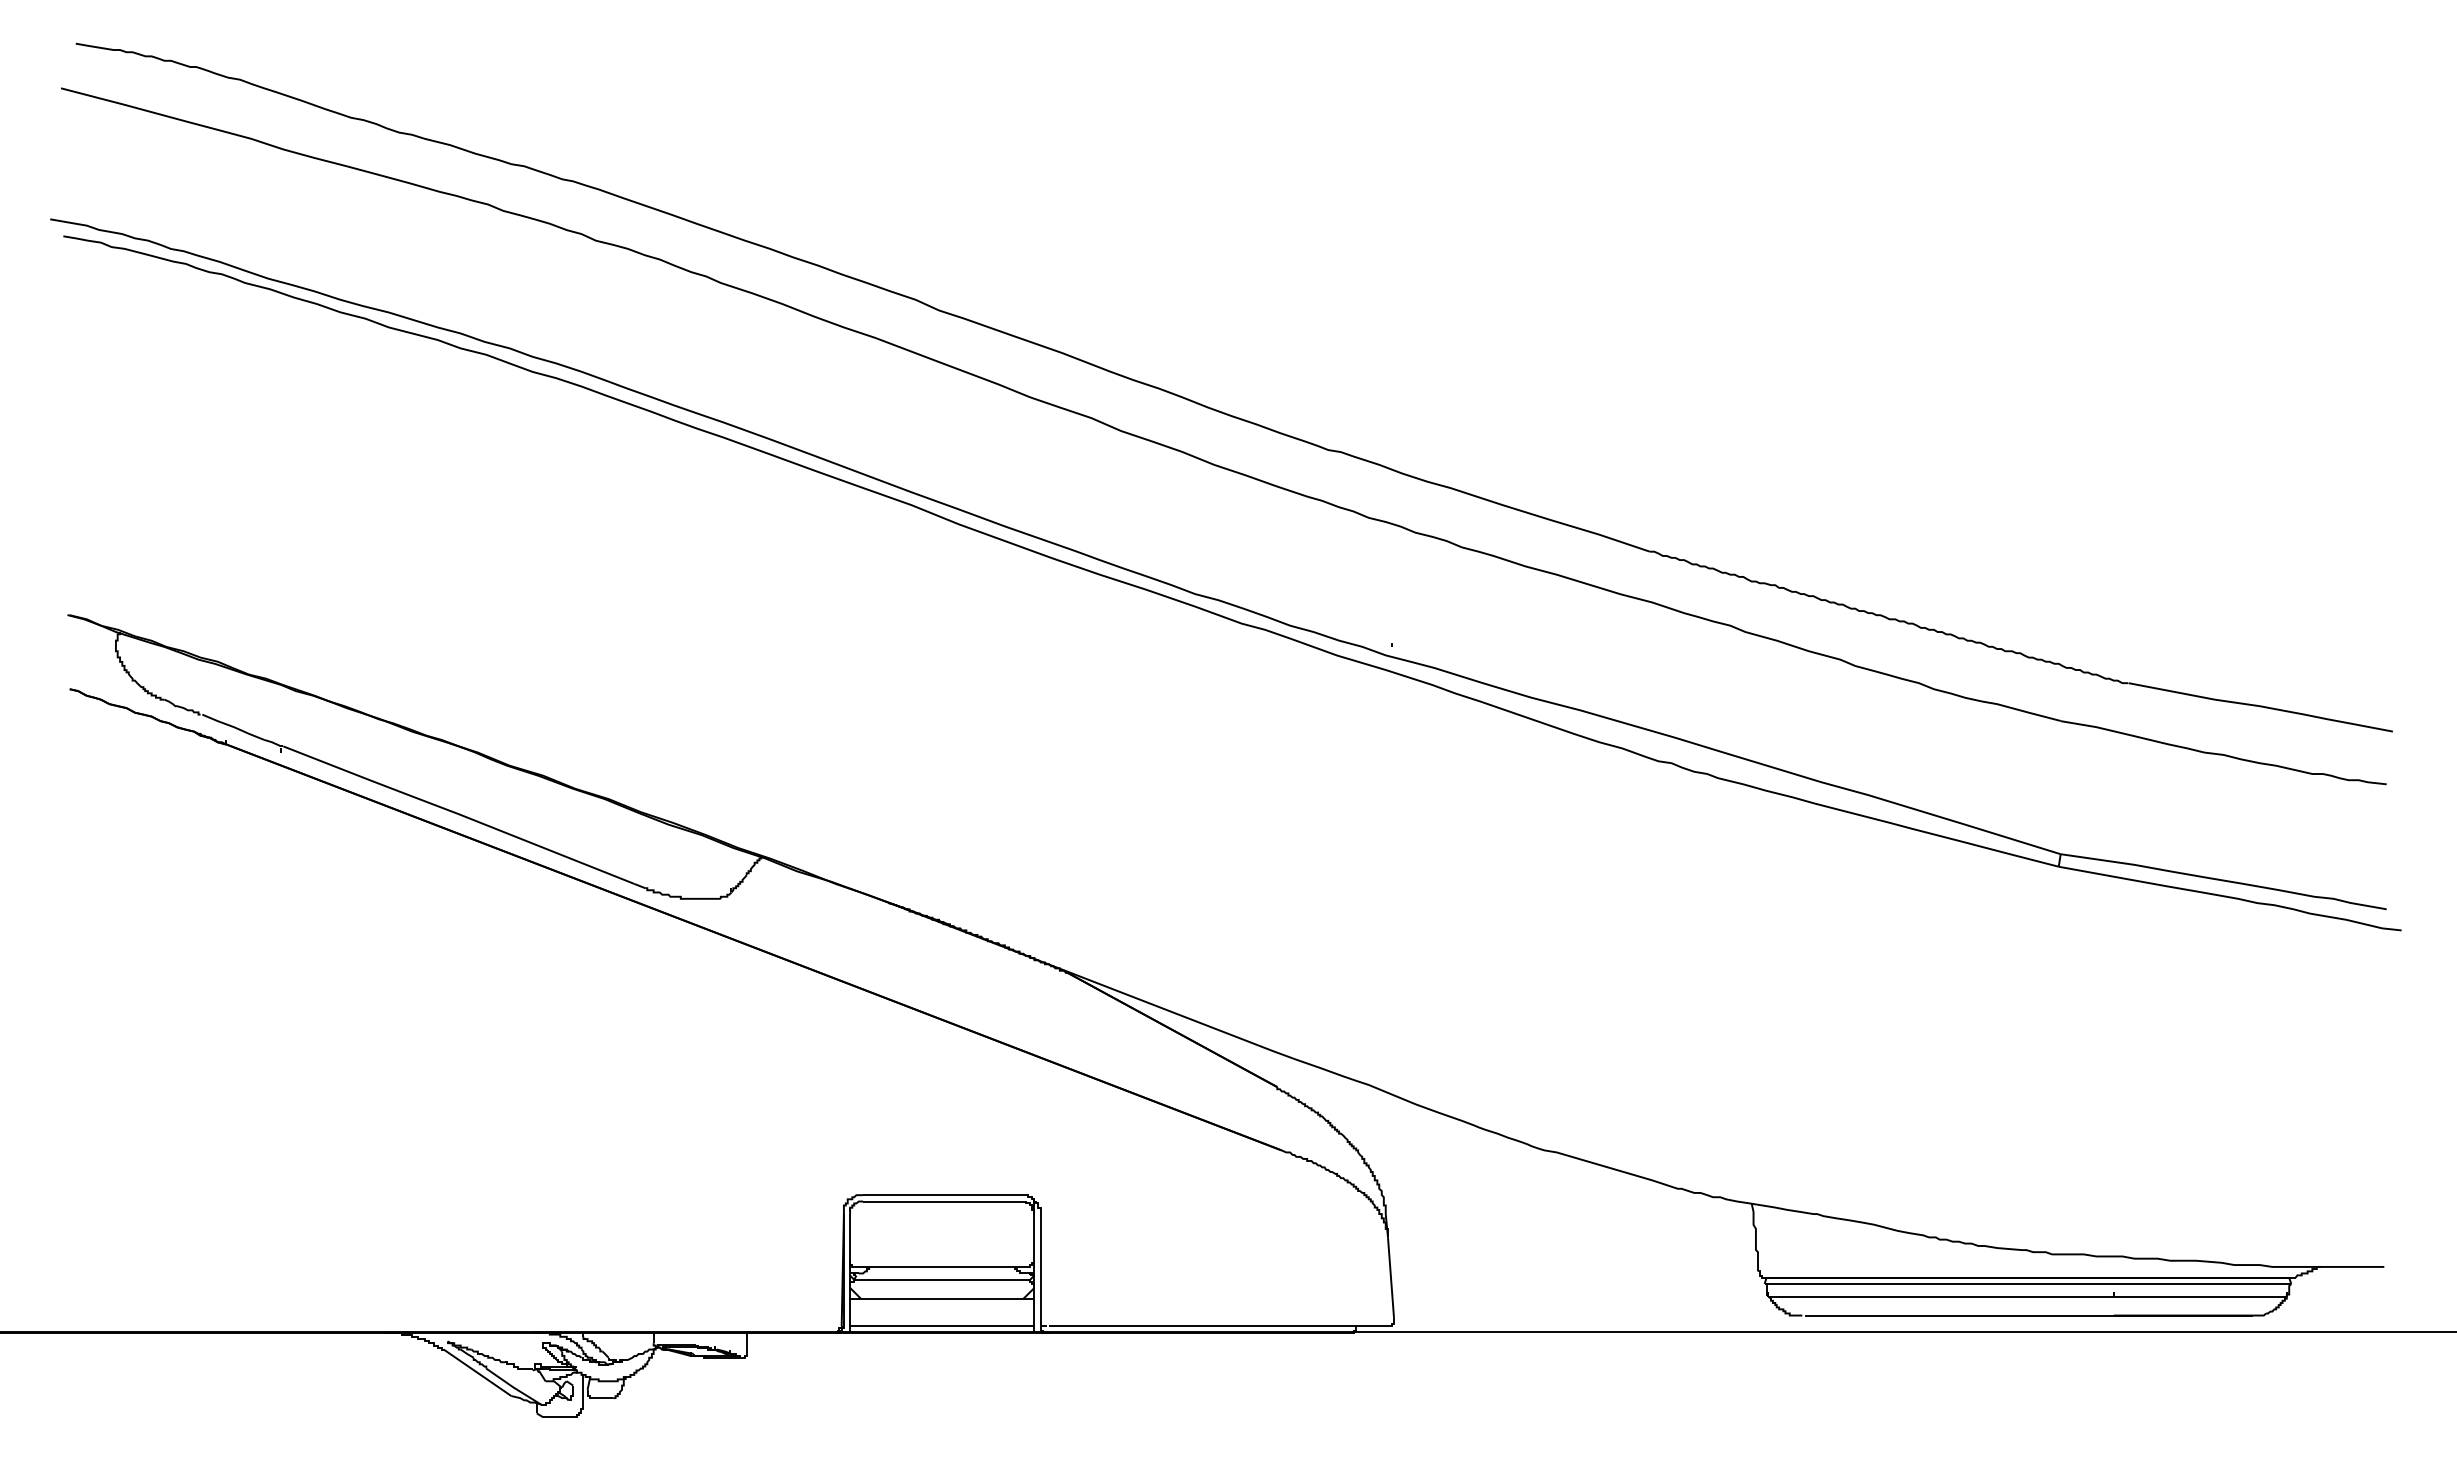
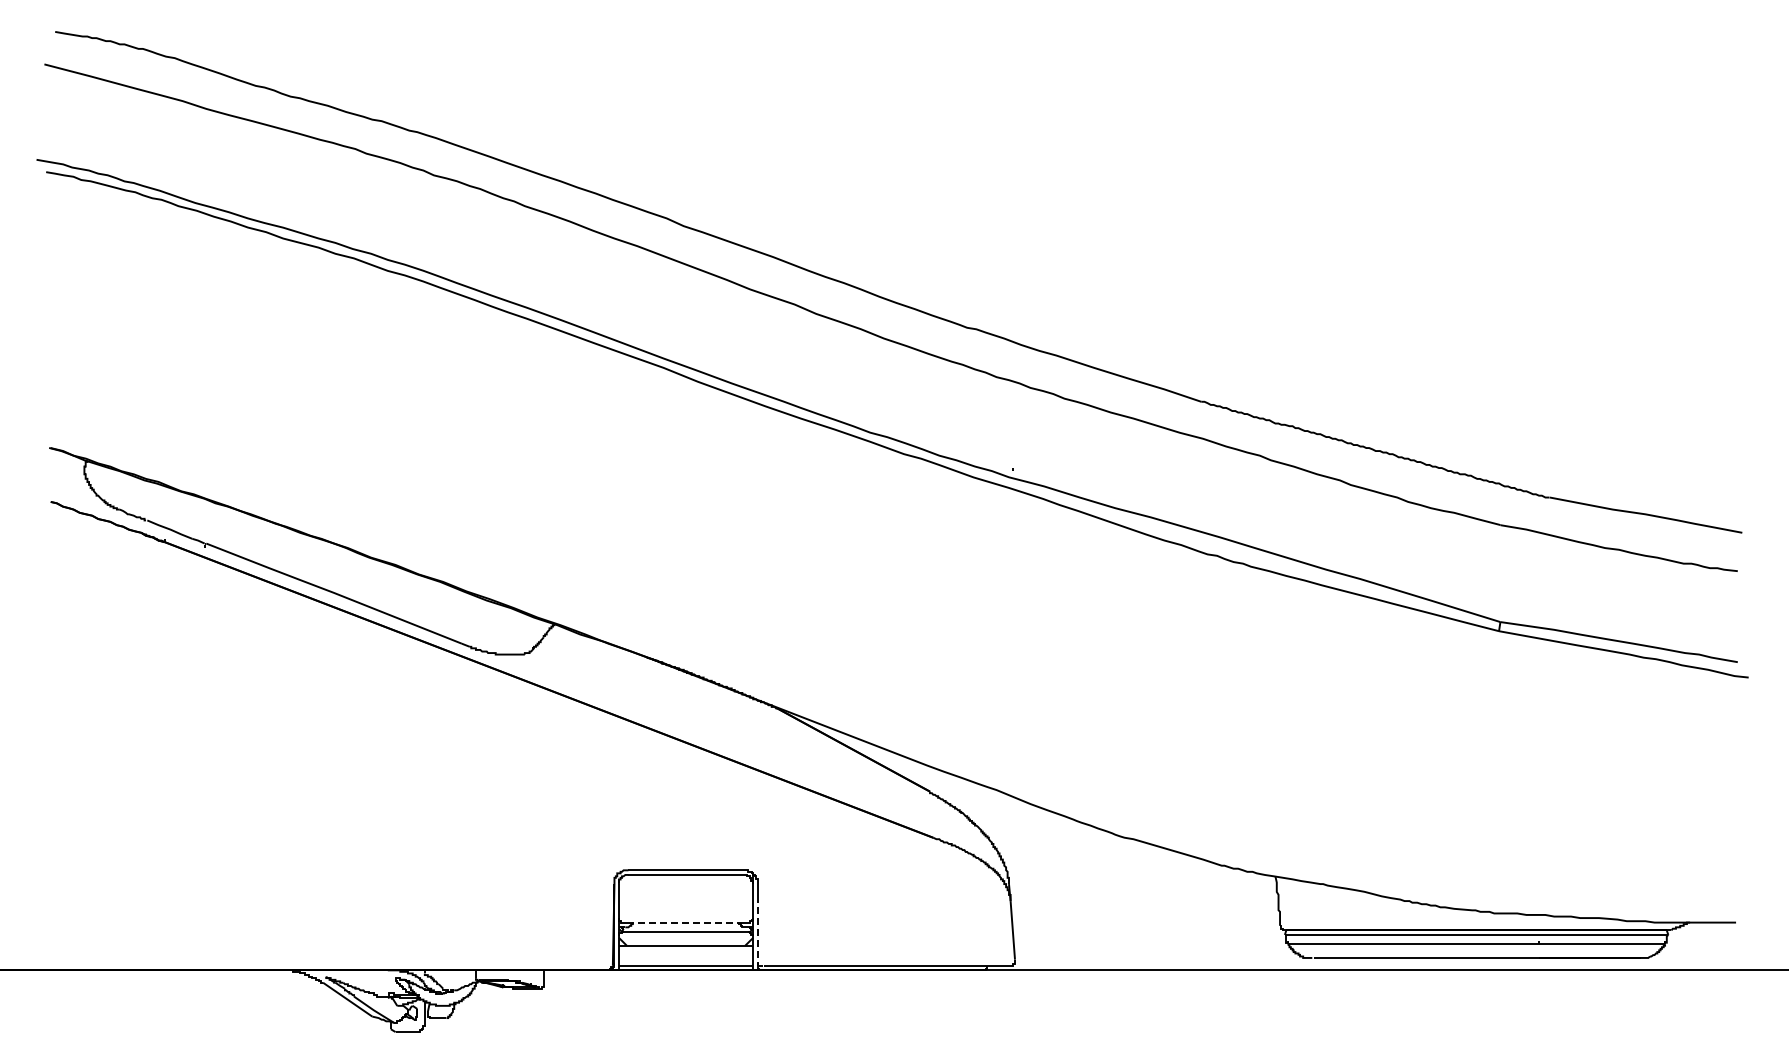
line: (942, 1266) -> (686, 922), solid -> dashed
line: (1040, 1279) -> (757, 931), solid -> dashed

